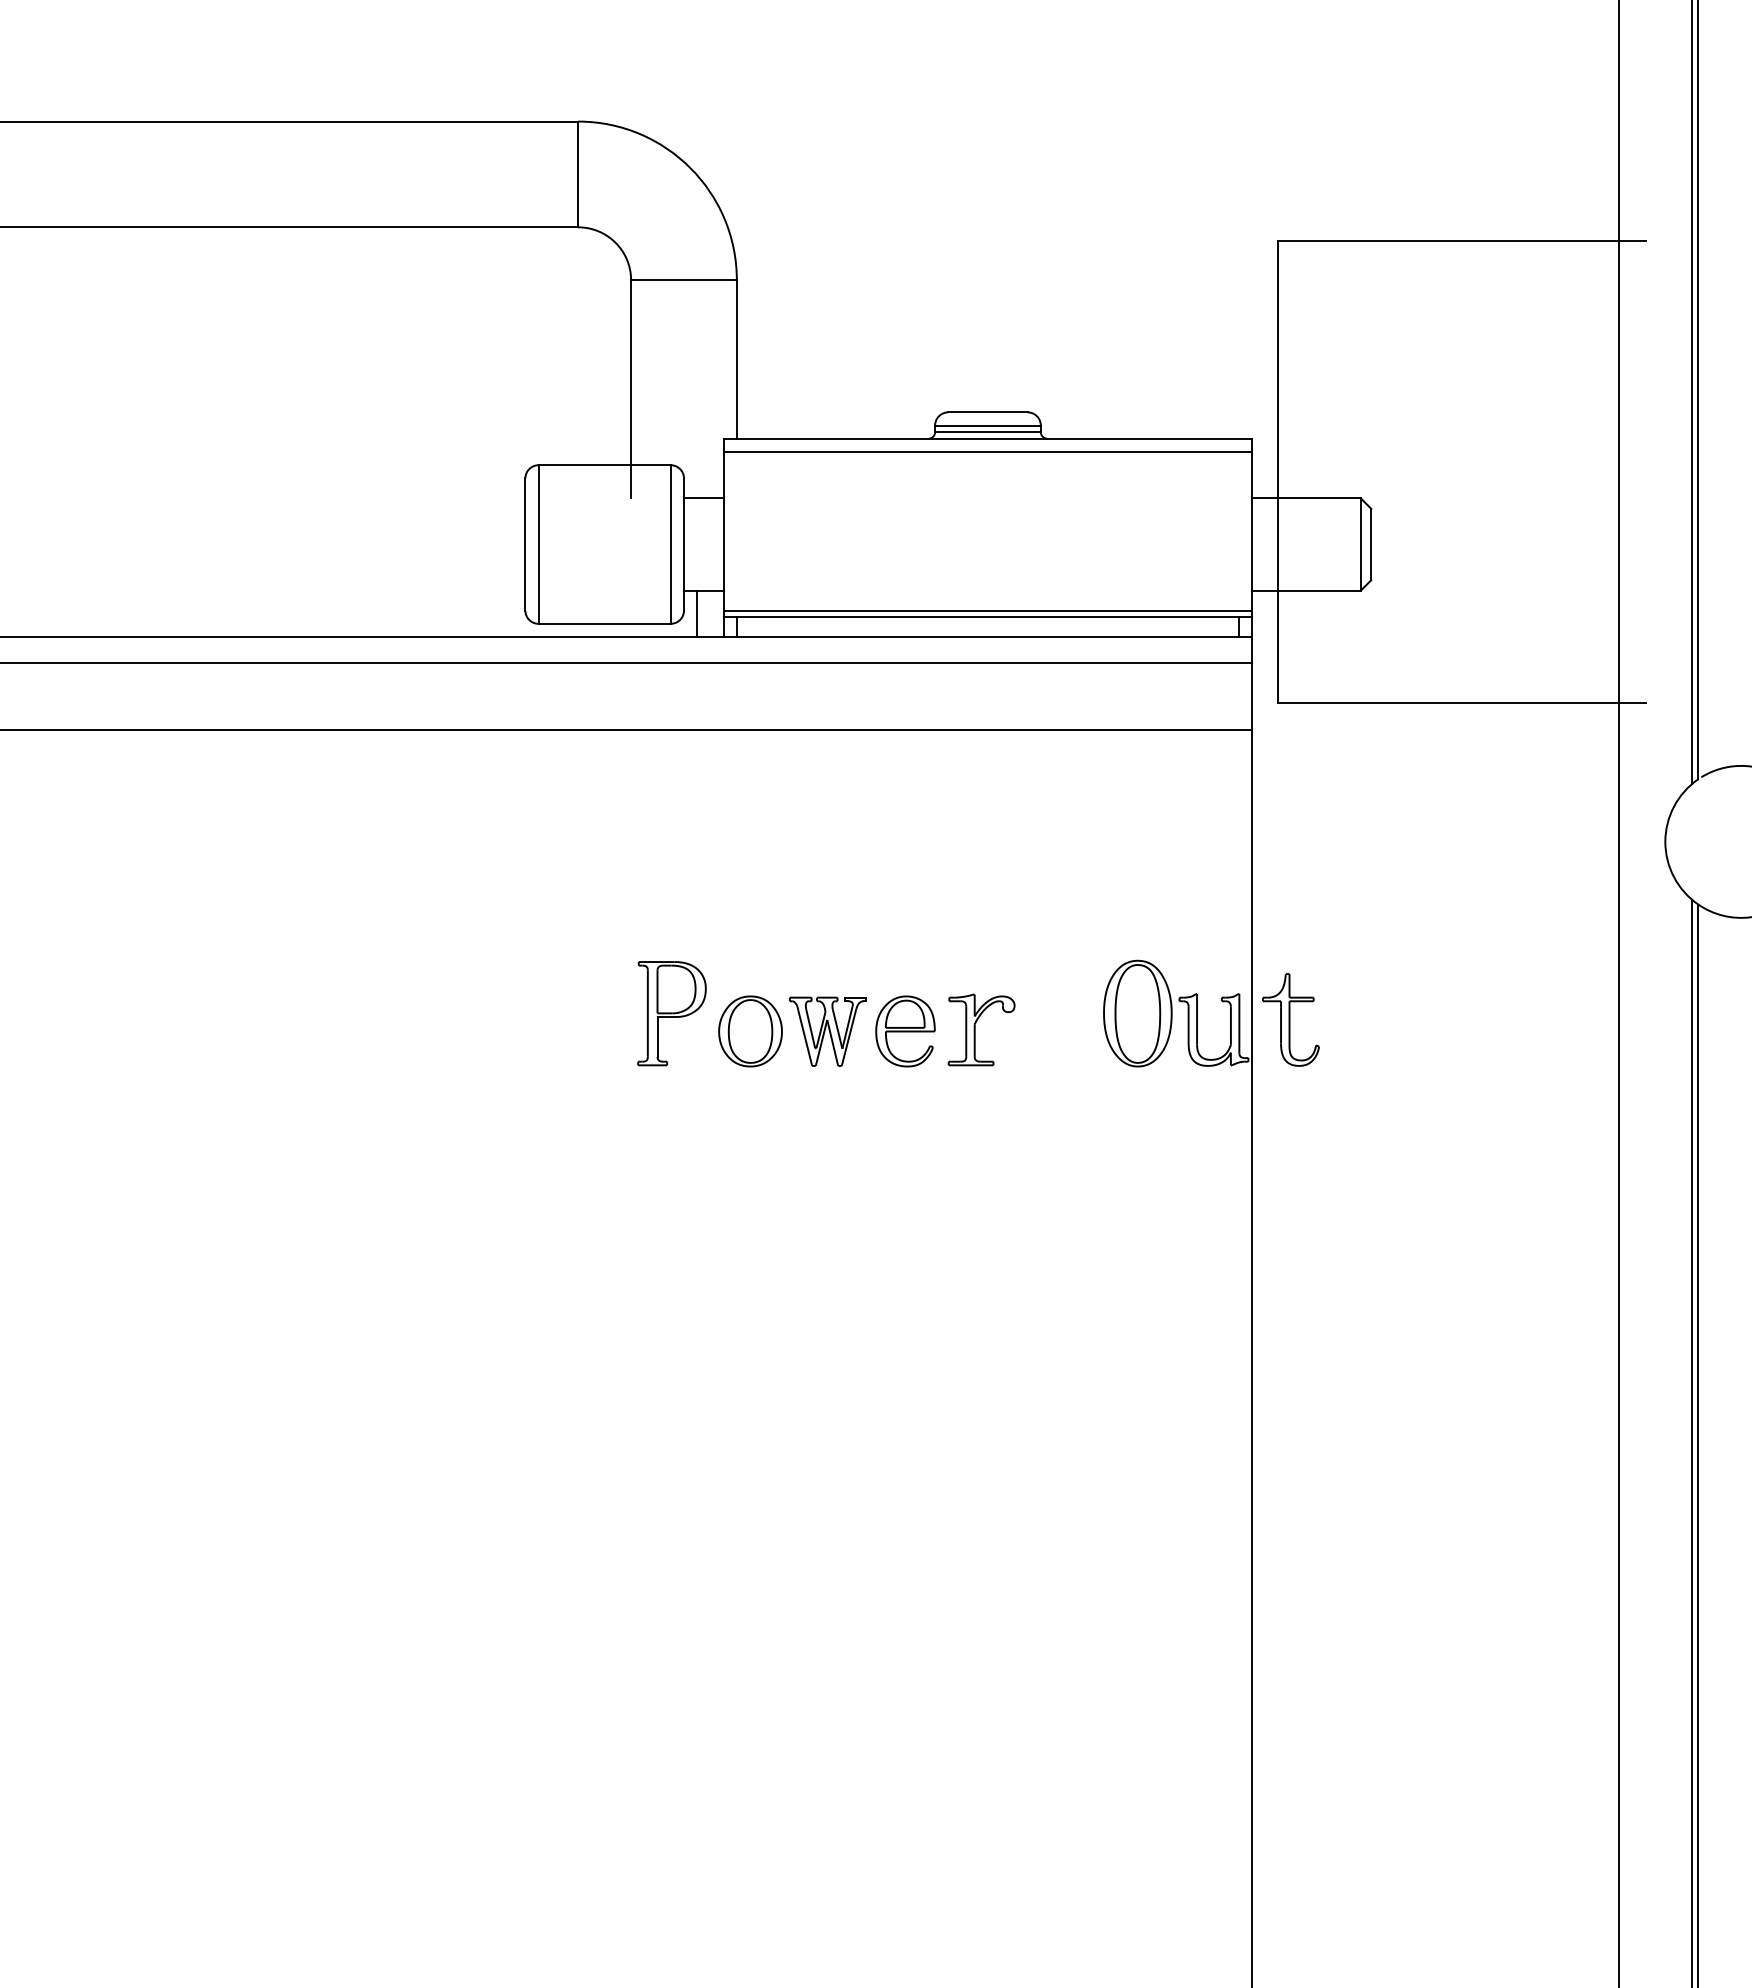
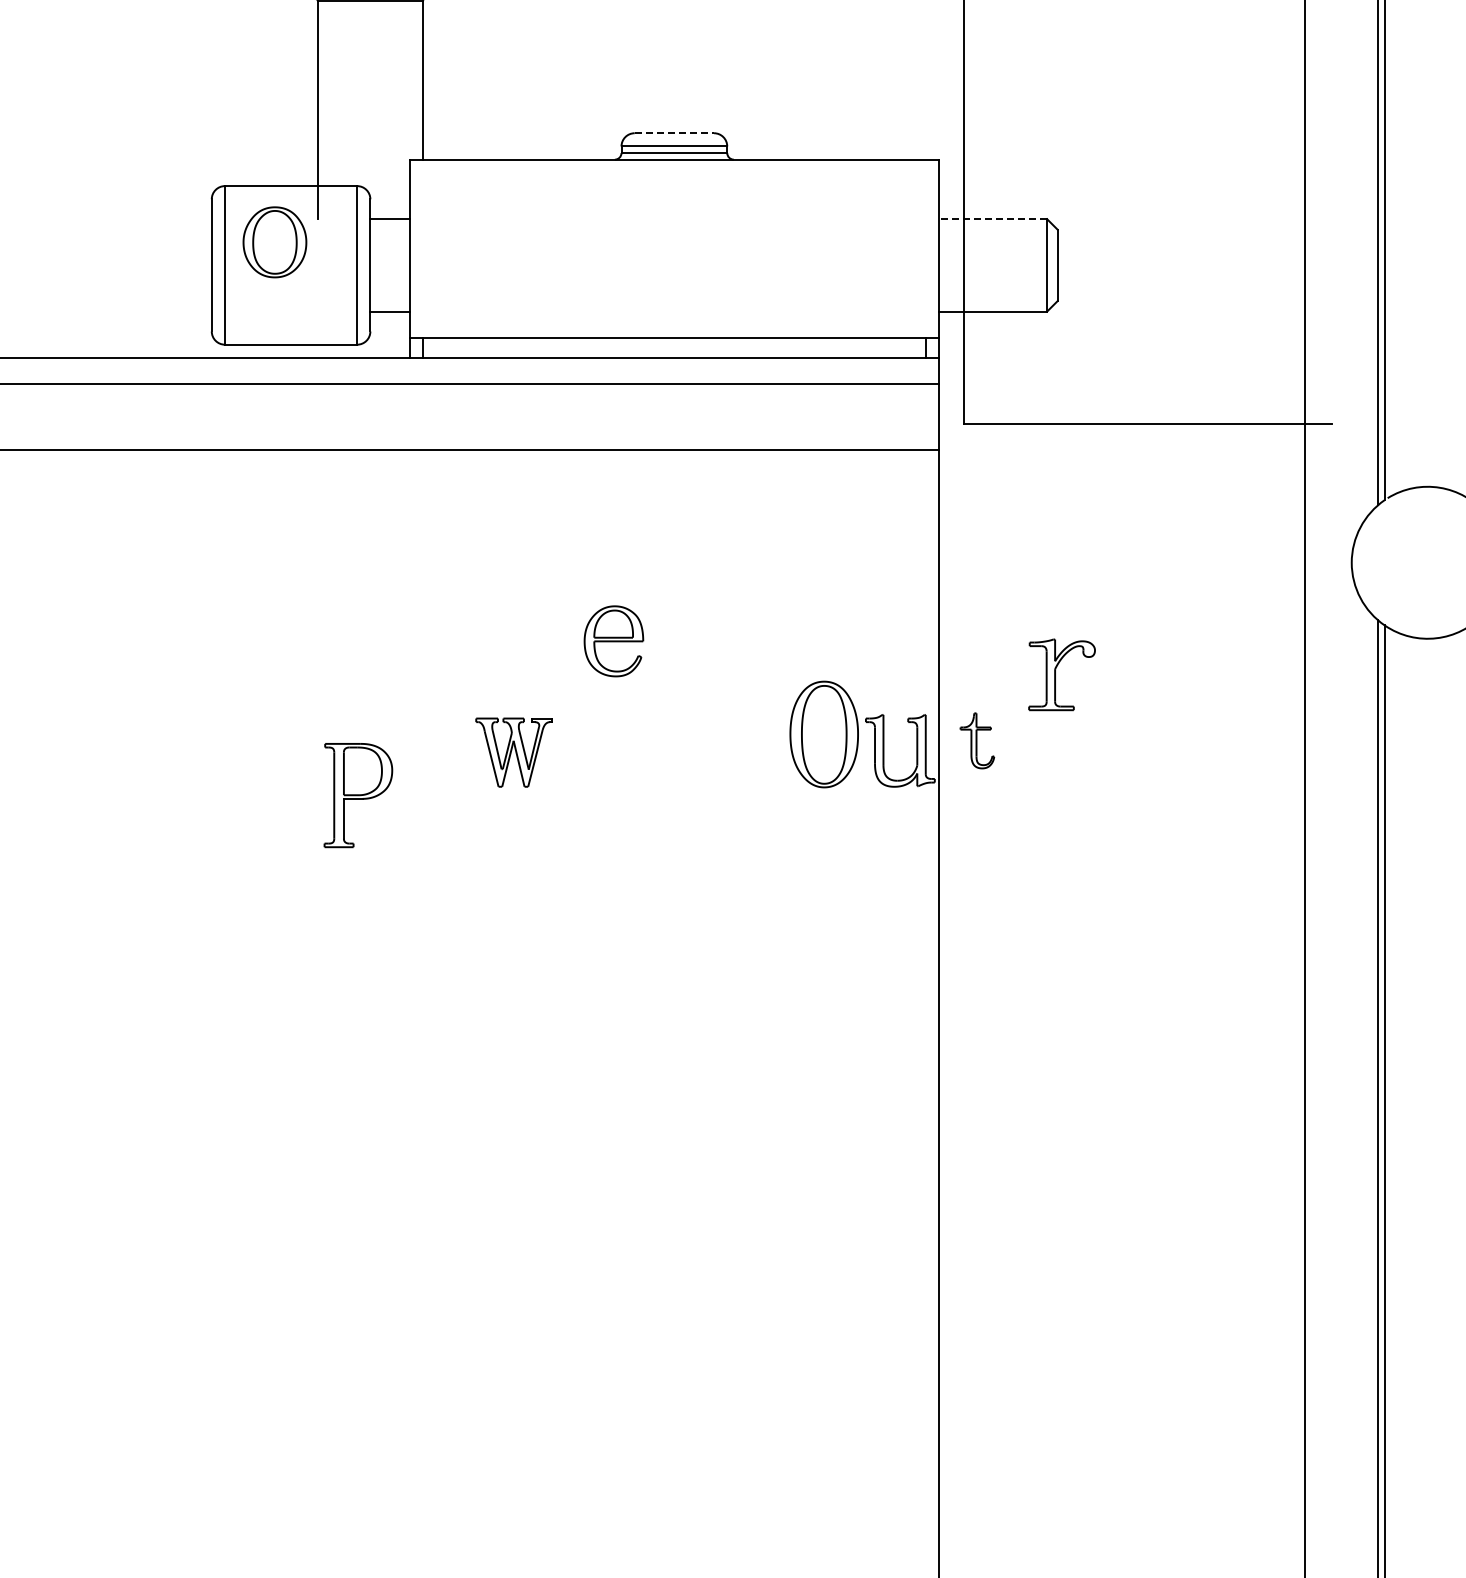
line: (987, 412) -> (673, 133), solid -> dashed
line: (987, 452) -> (673, 173), removed
line: (1306, 498) -> (992, 219), solid -> dashed
line: (987, 610) -> (673, 331), removed
line: (697, 613) -> (383, 334), removed
part: (671, 1013) -> (357, 795), moved
part: (1290, 1019) -> (976, 740), size x0.6
part: (981, 1029) -> (1061, 674), moved
part: (750, 1031) -> (274, 242), moved
part: (905, 1031) -> (613, 641), moved

